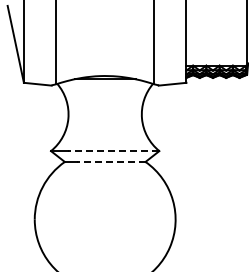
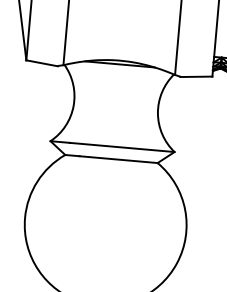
line: (113, 151) -> (122, 147), dashed -> solid
line: (110, 161) -> (117, 159), dashed -> solid

